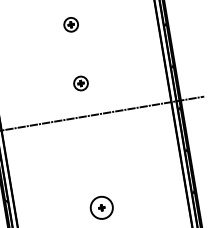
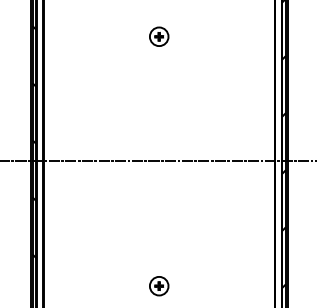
part: (81, 83) -> (159, 116), removed
circle: (101, 207) -> (158, 285), size x0.62

